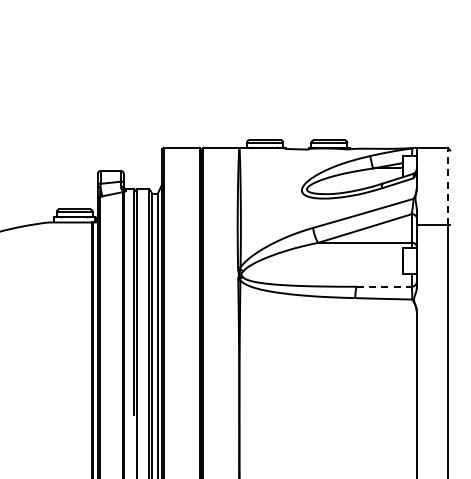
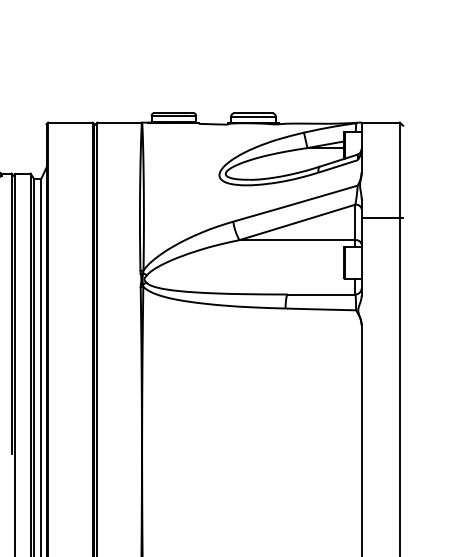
line: (447, 186) -> (399, 170), dashed -> solid
line: (384, 286) -> (321, 294), dashed -> solid

